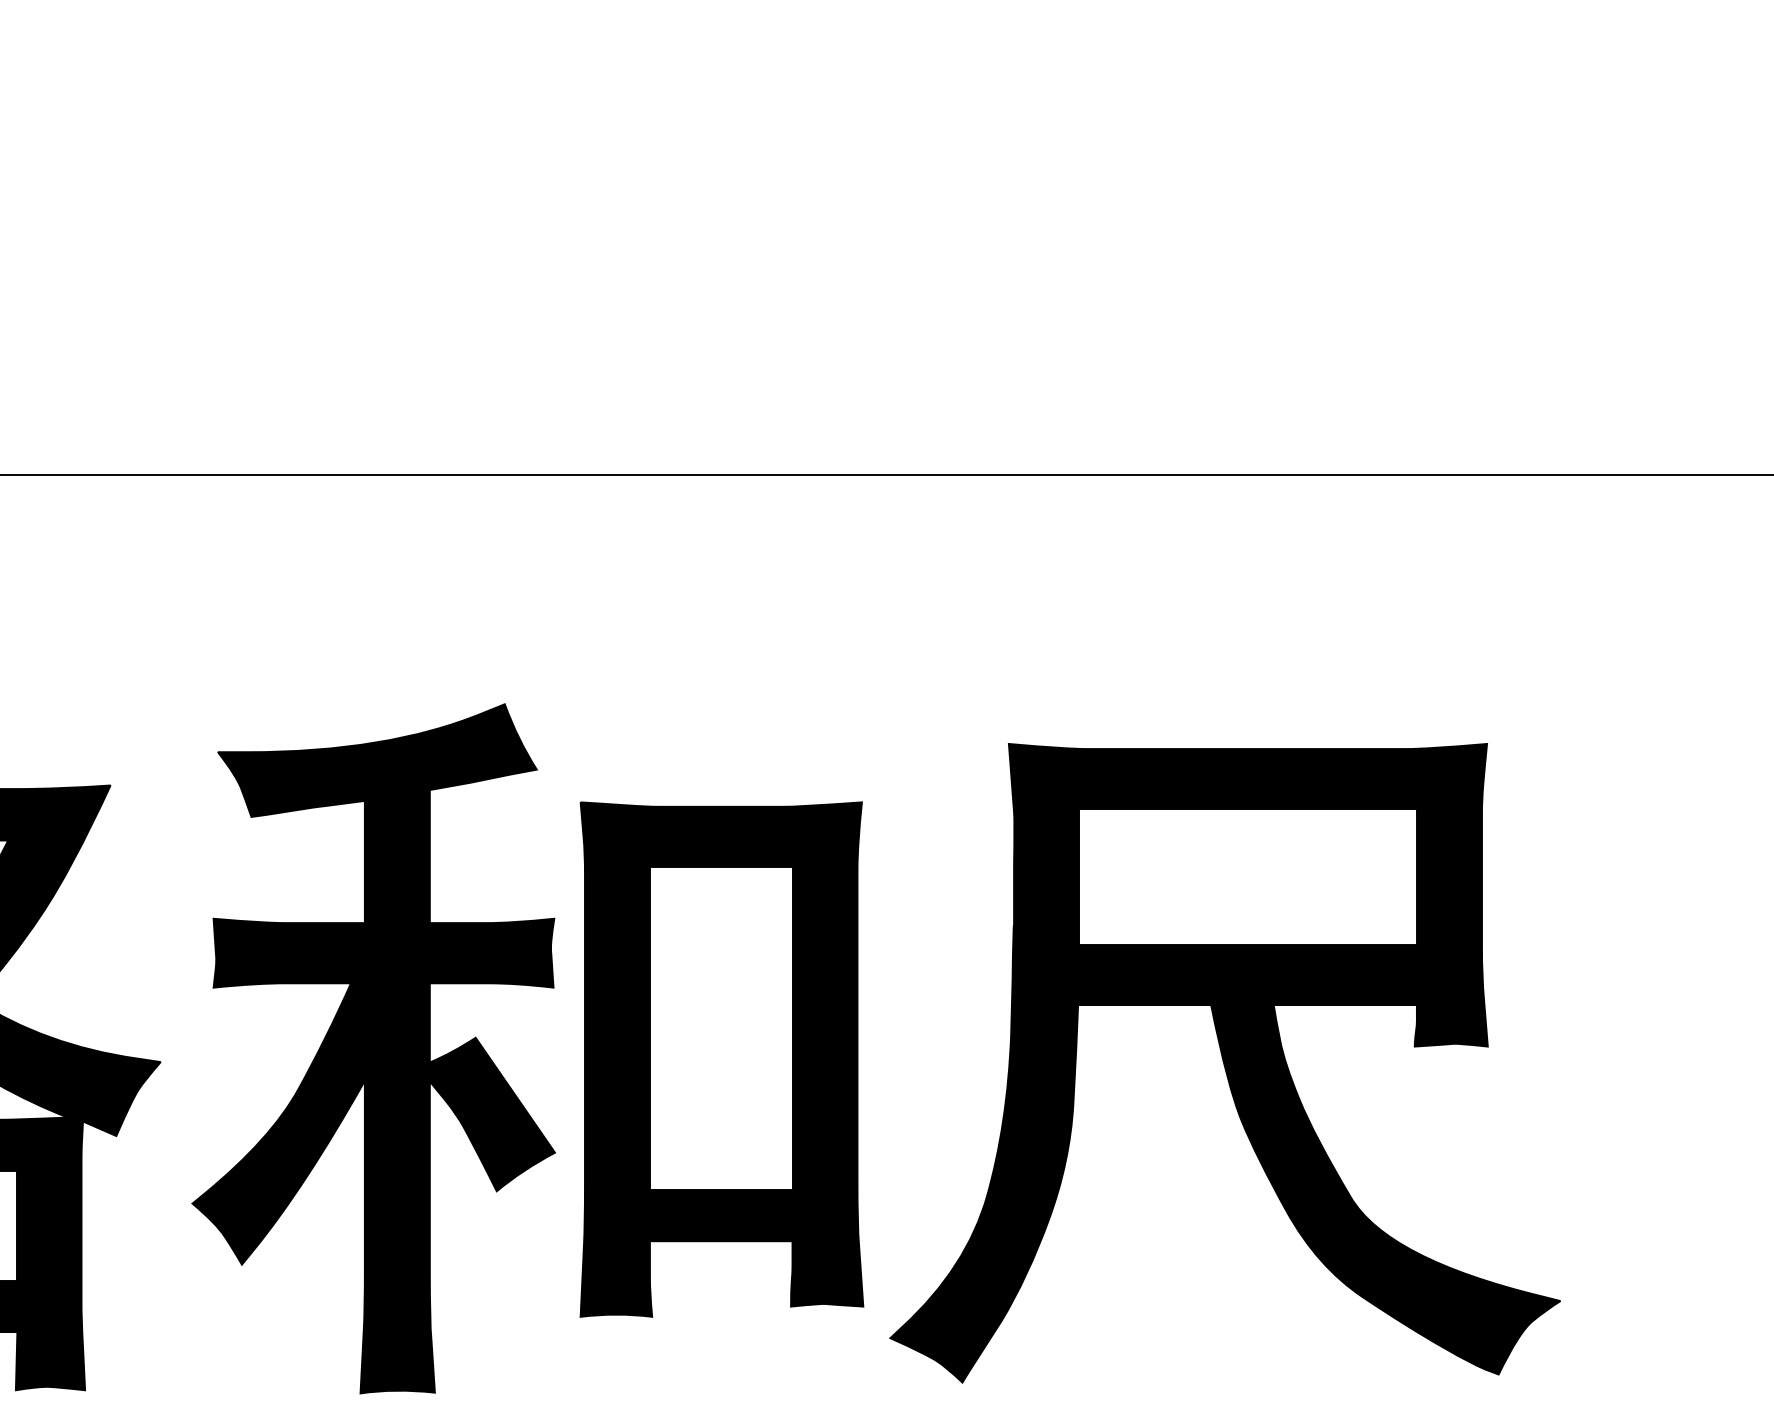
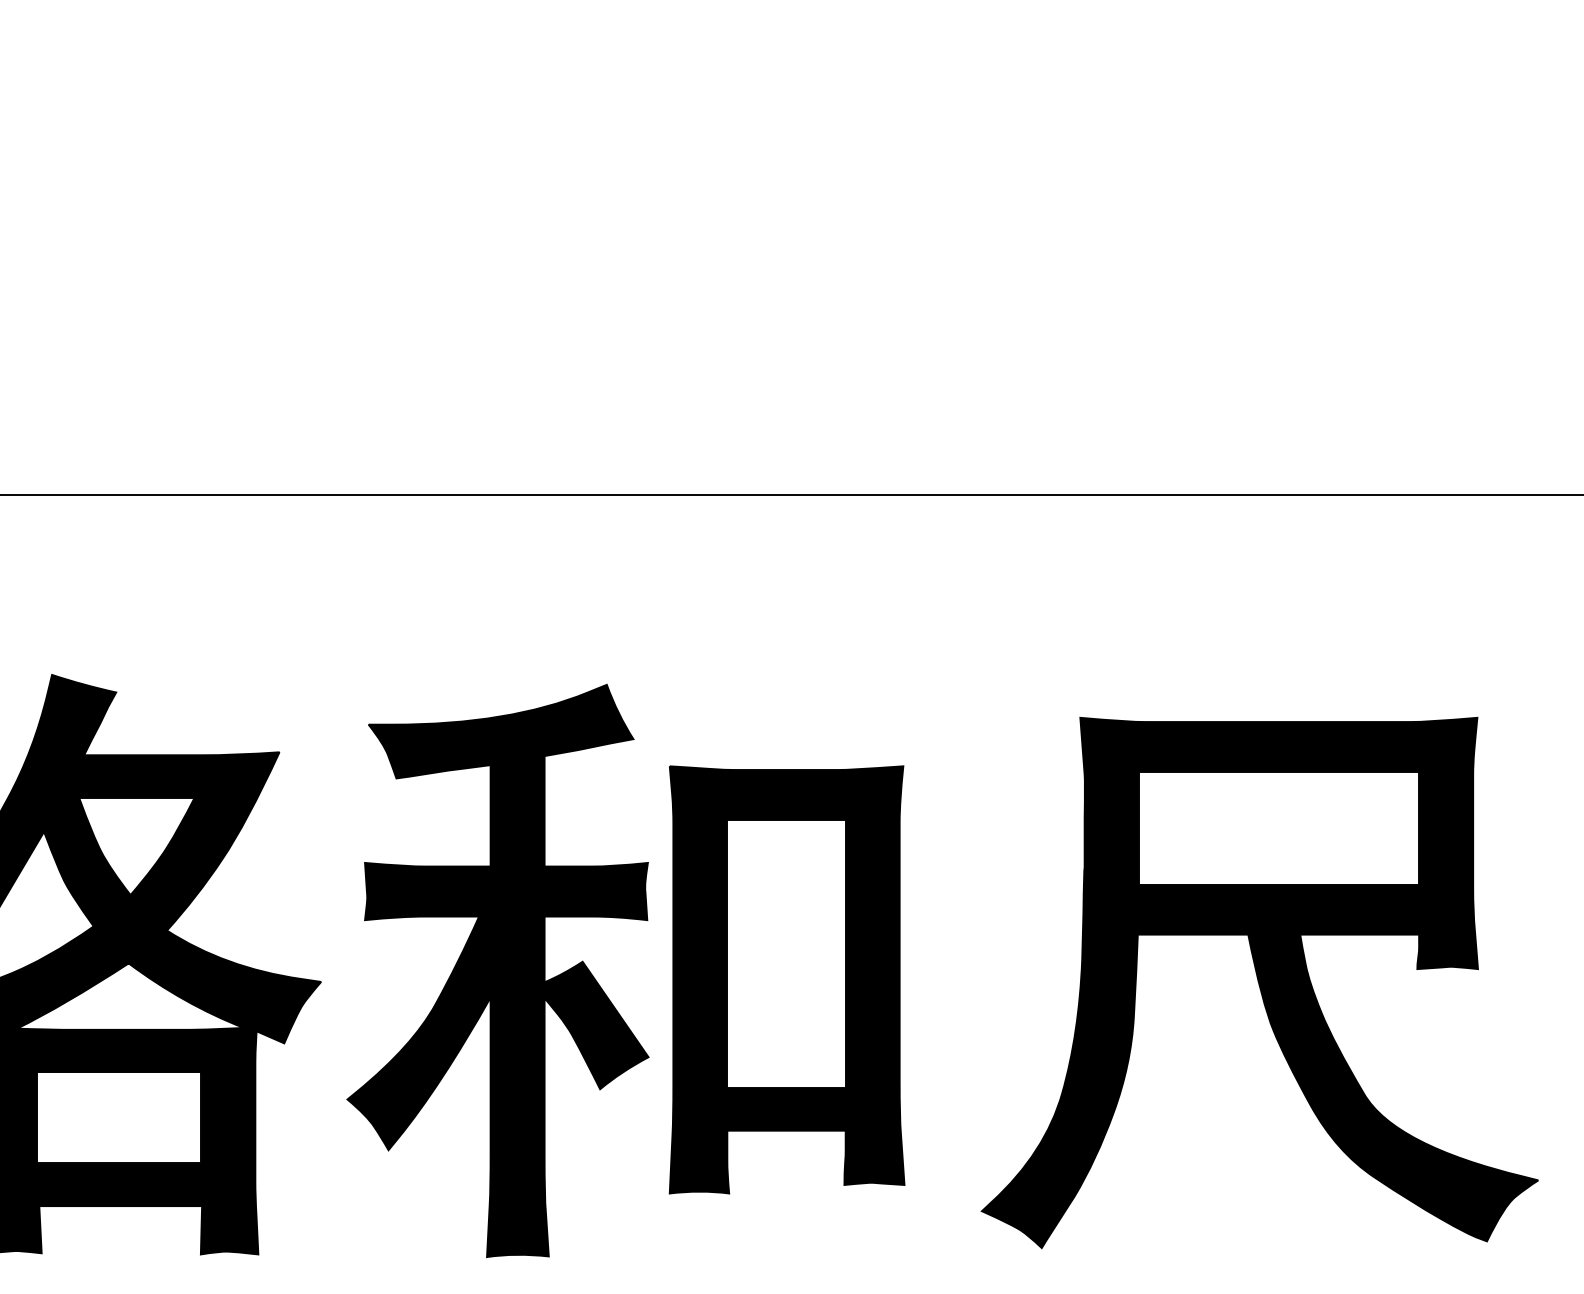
part: (1224, 1062) -> (1259, 982), moved

